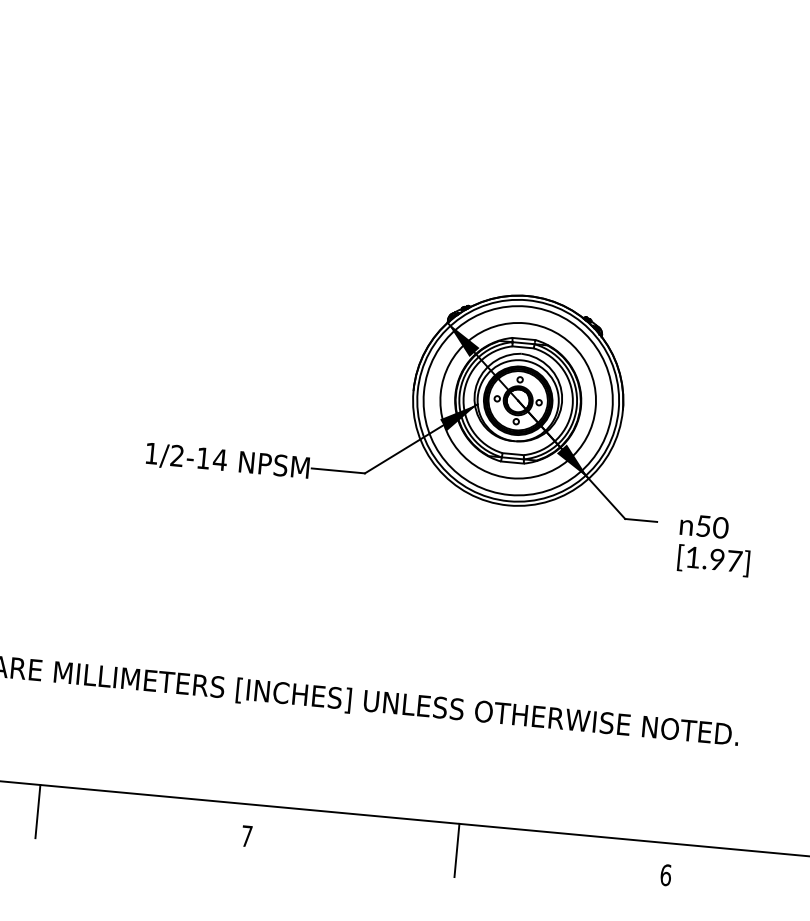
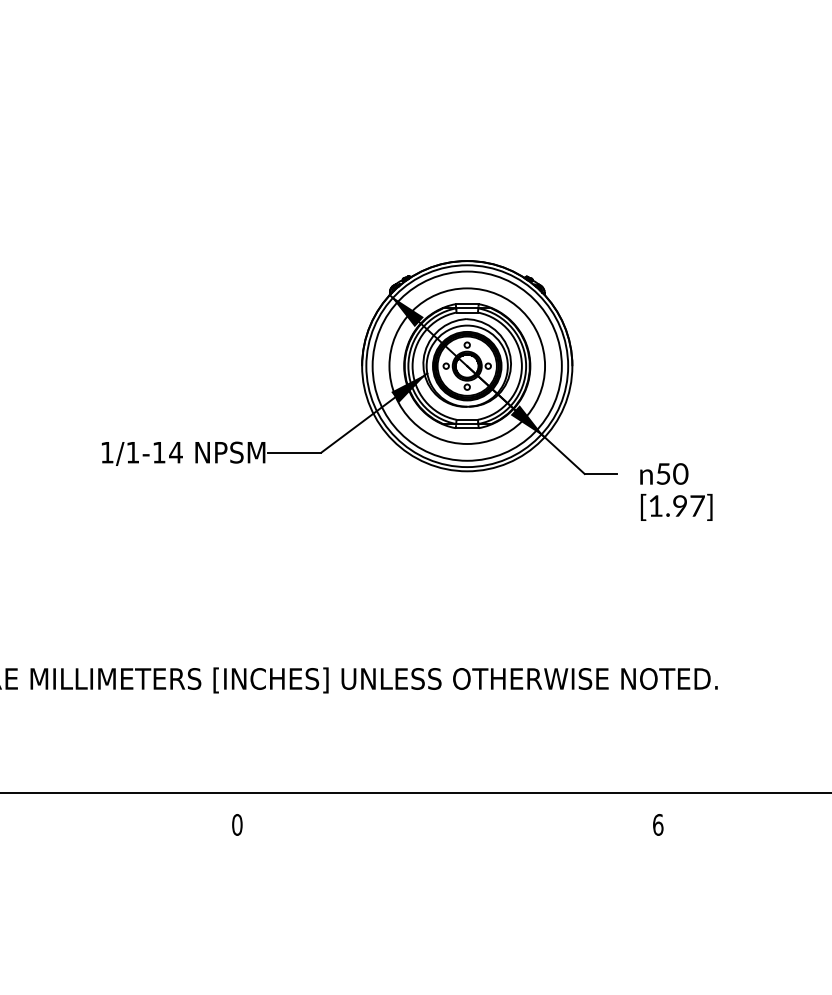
text: (176, 455) -> (132, 452), 1/2-14 -> 1/1-14
line: (37, 811) -> (26, 819), removed
text: (247, 835) -> (237, 824), 7 -> 0
line: (456, 850) -> (447, 819), removed

